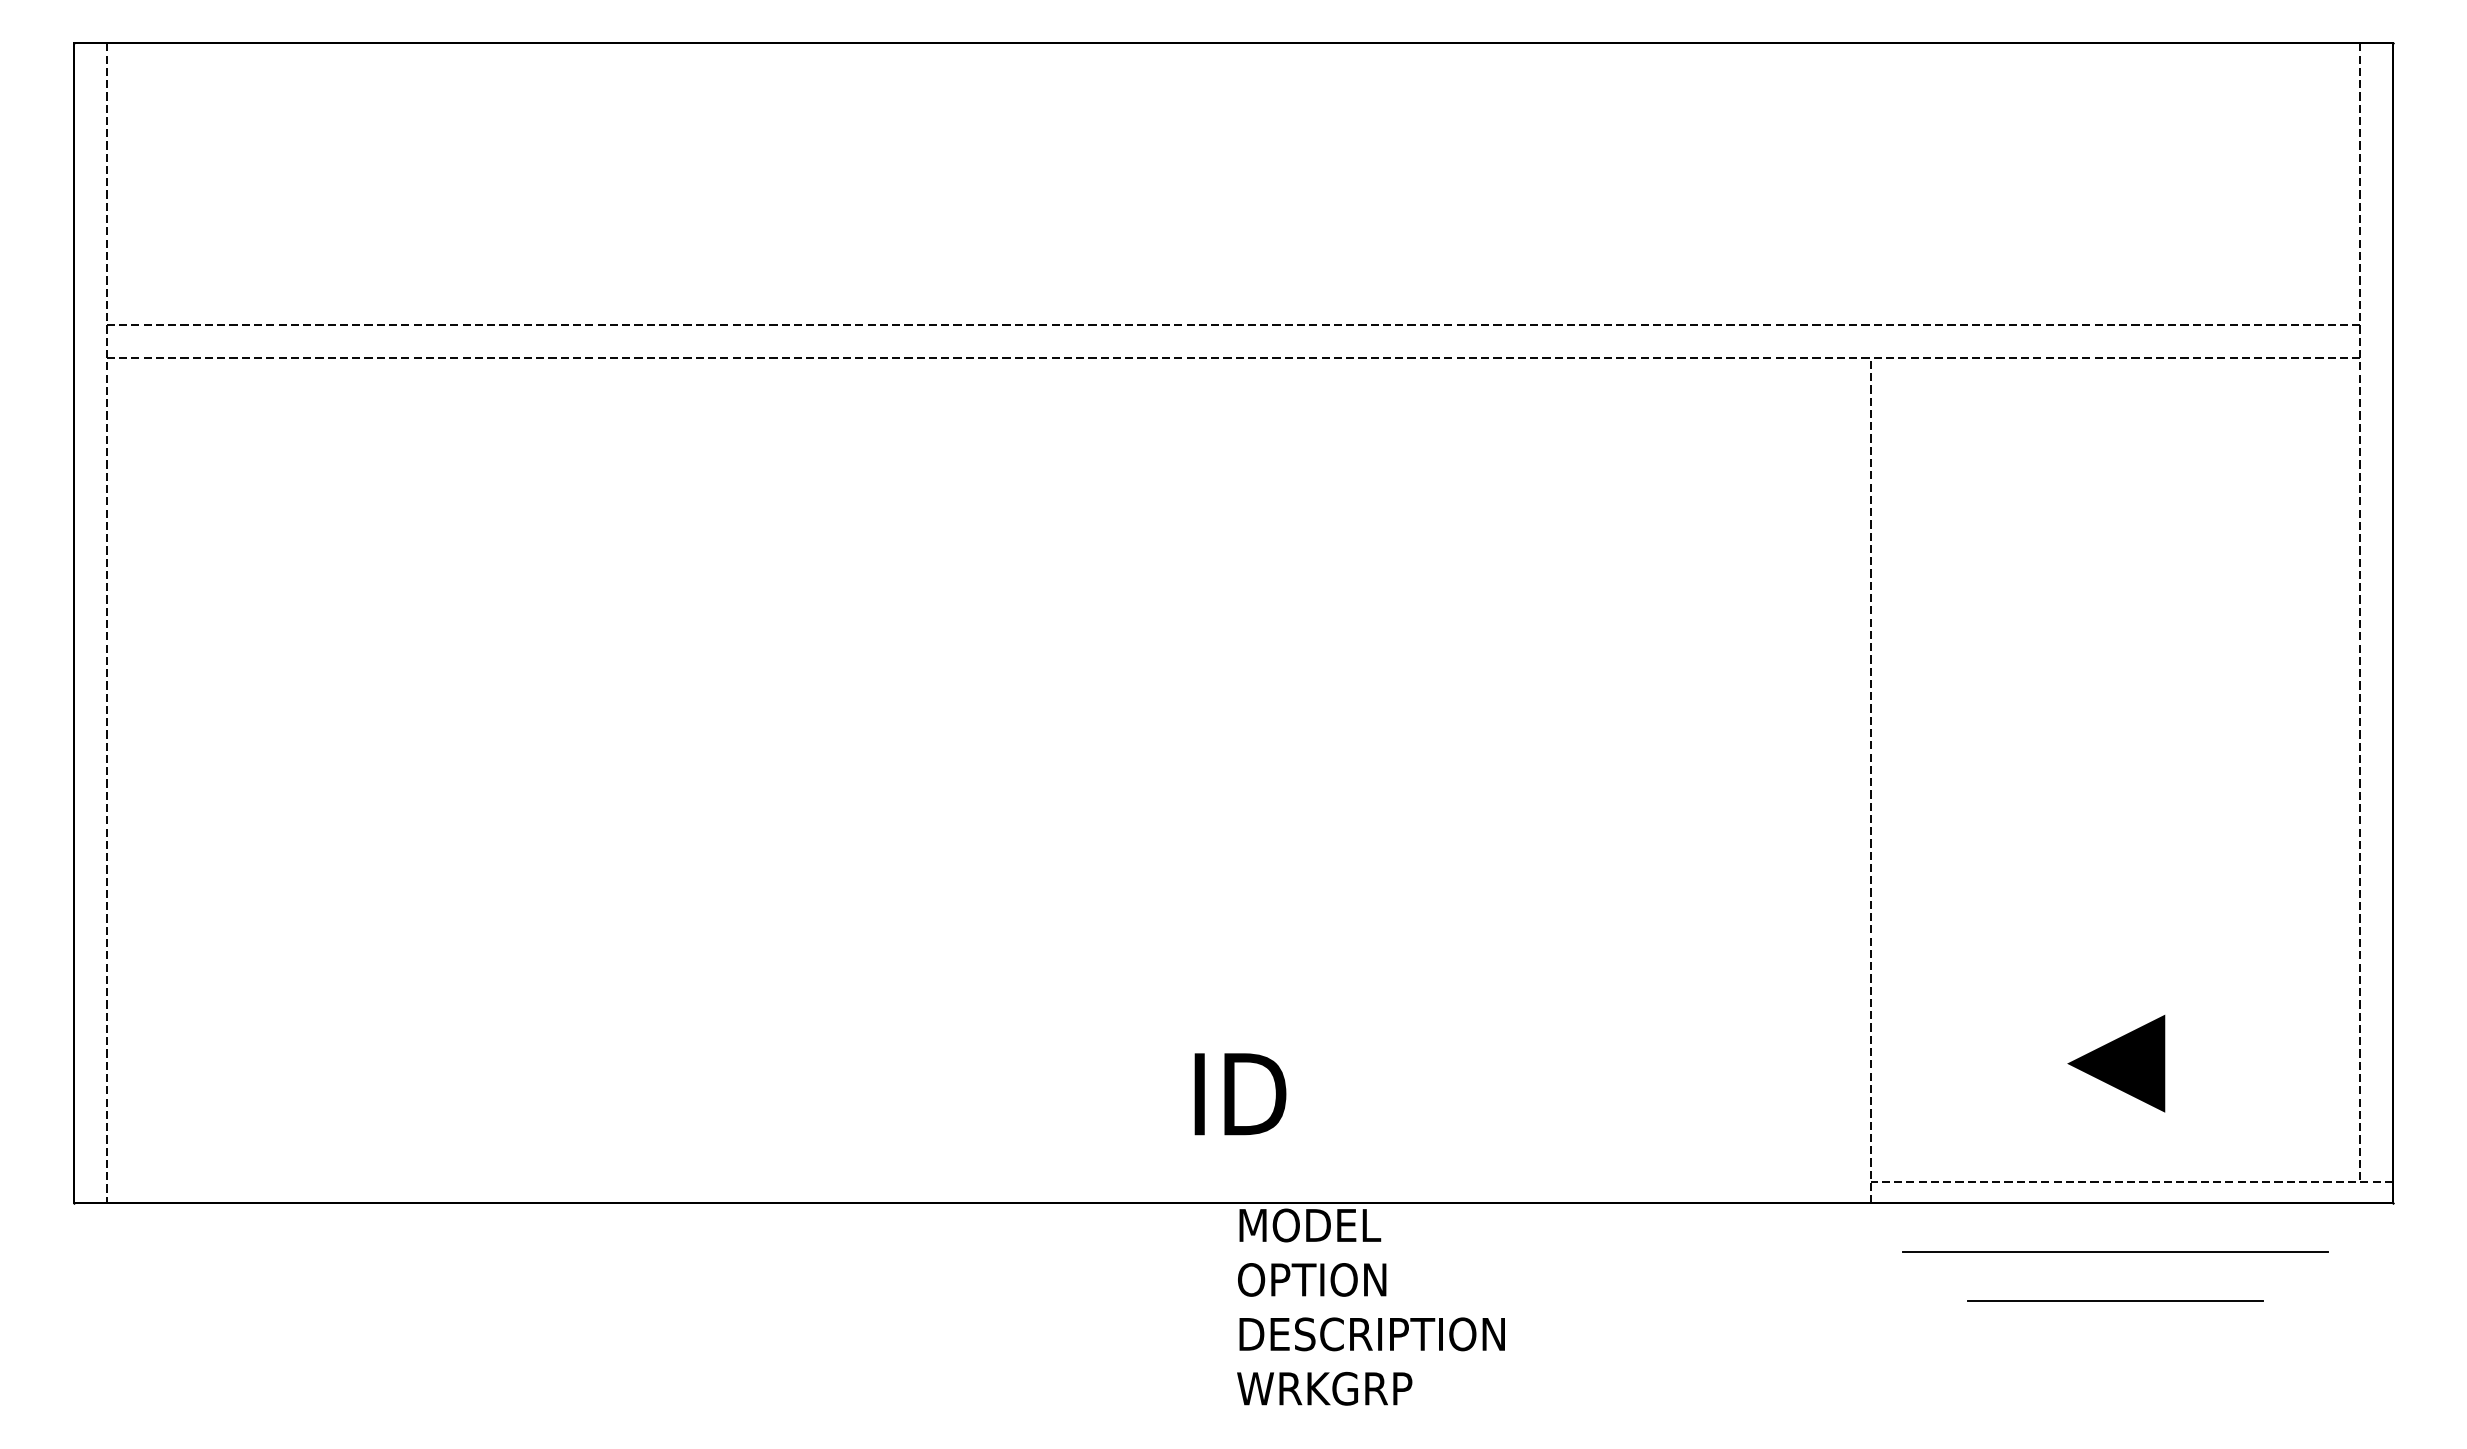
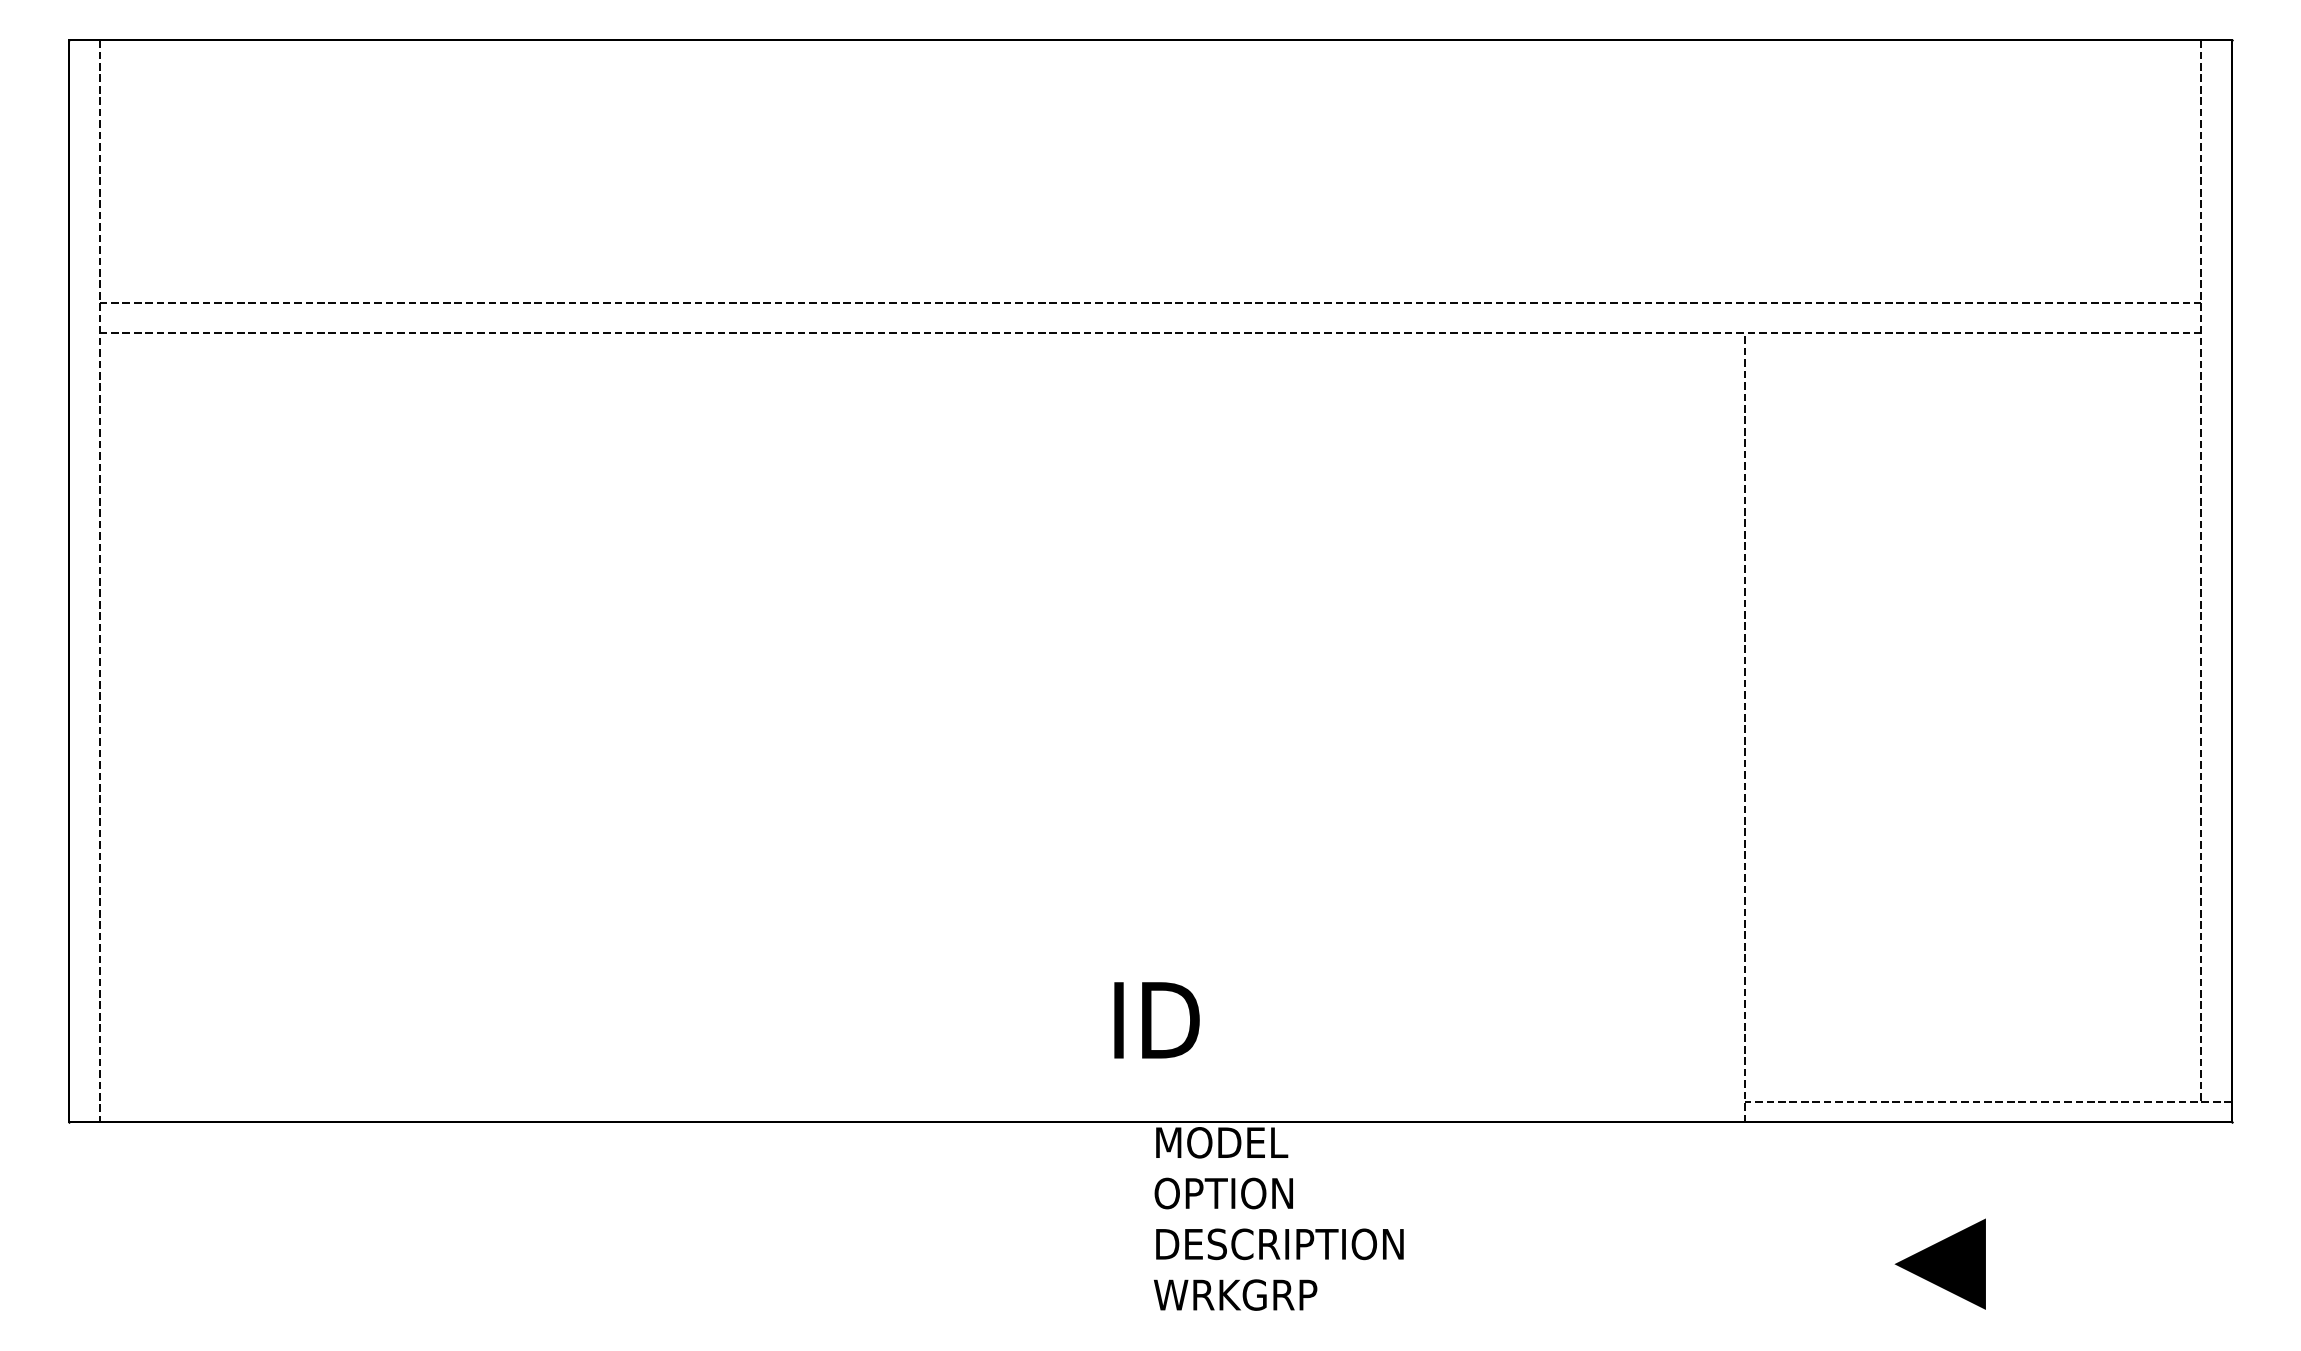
line: (2116, 1063) -> (1940, 1264), moved
line: (2115, 1251) -> (1973, 1167), removed
line: (2115, 1300) -> (1973, 1212), removed

